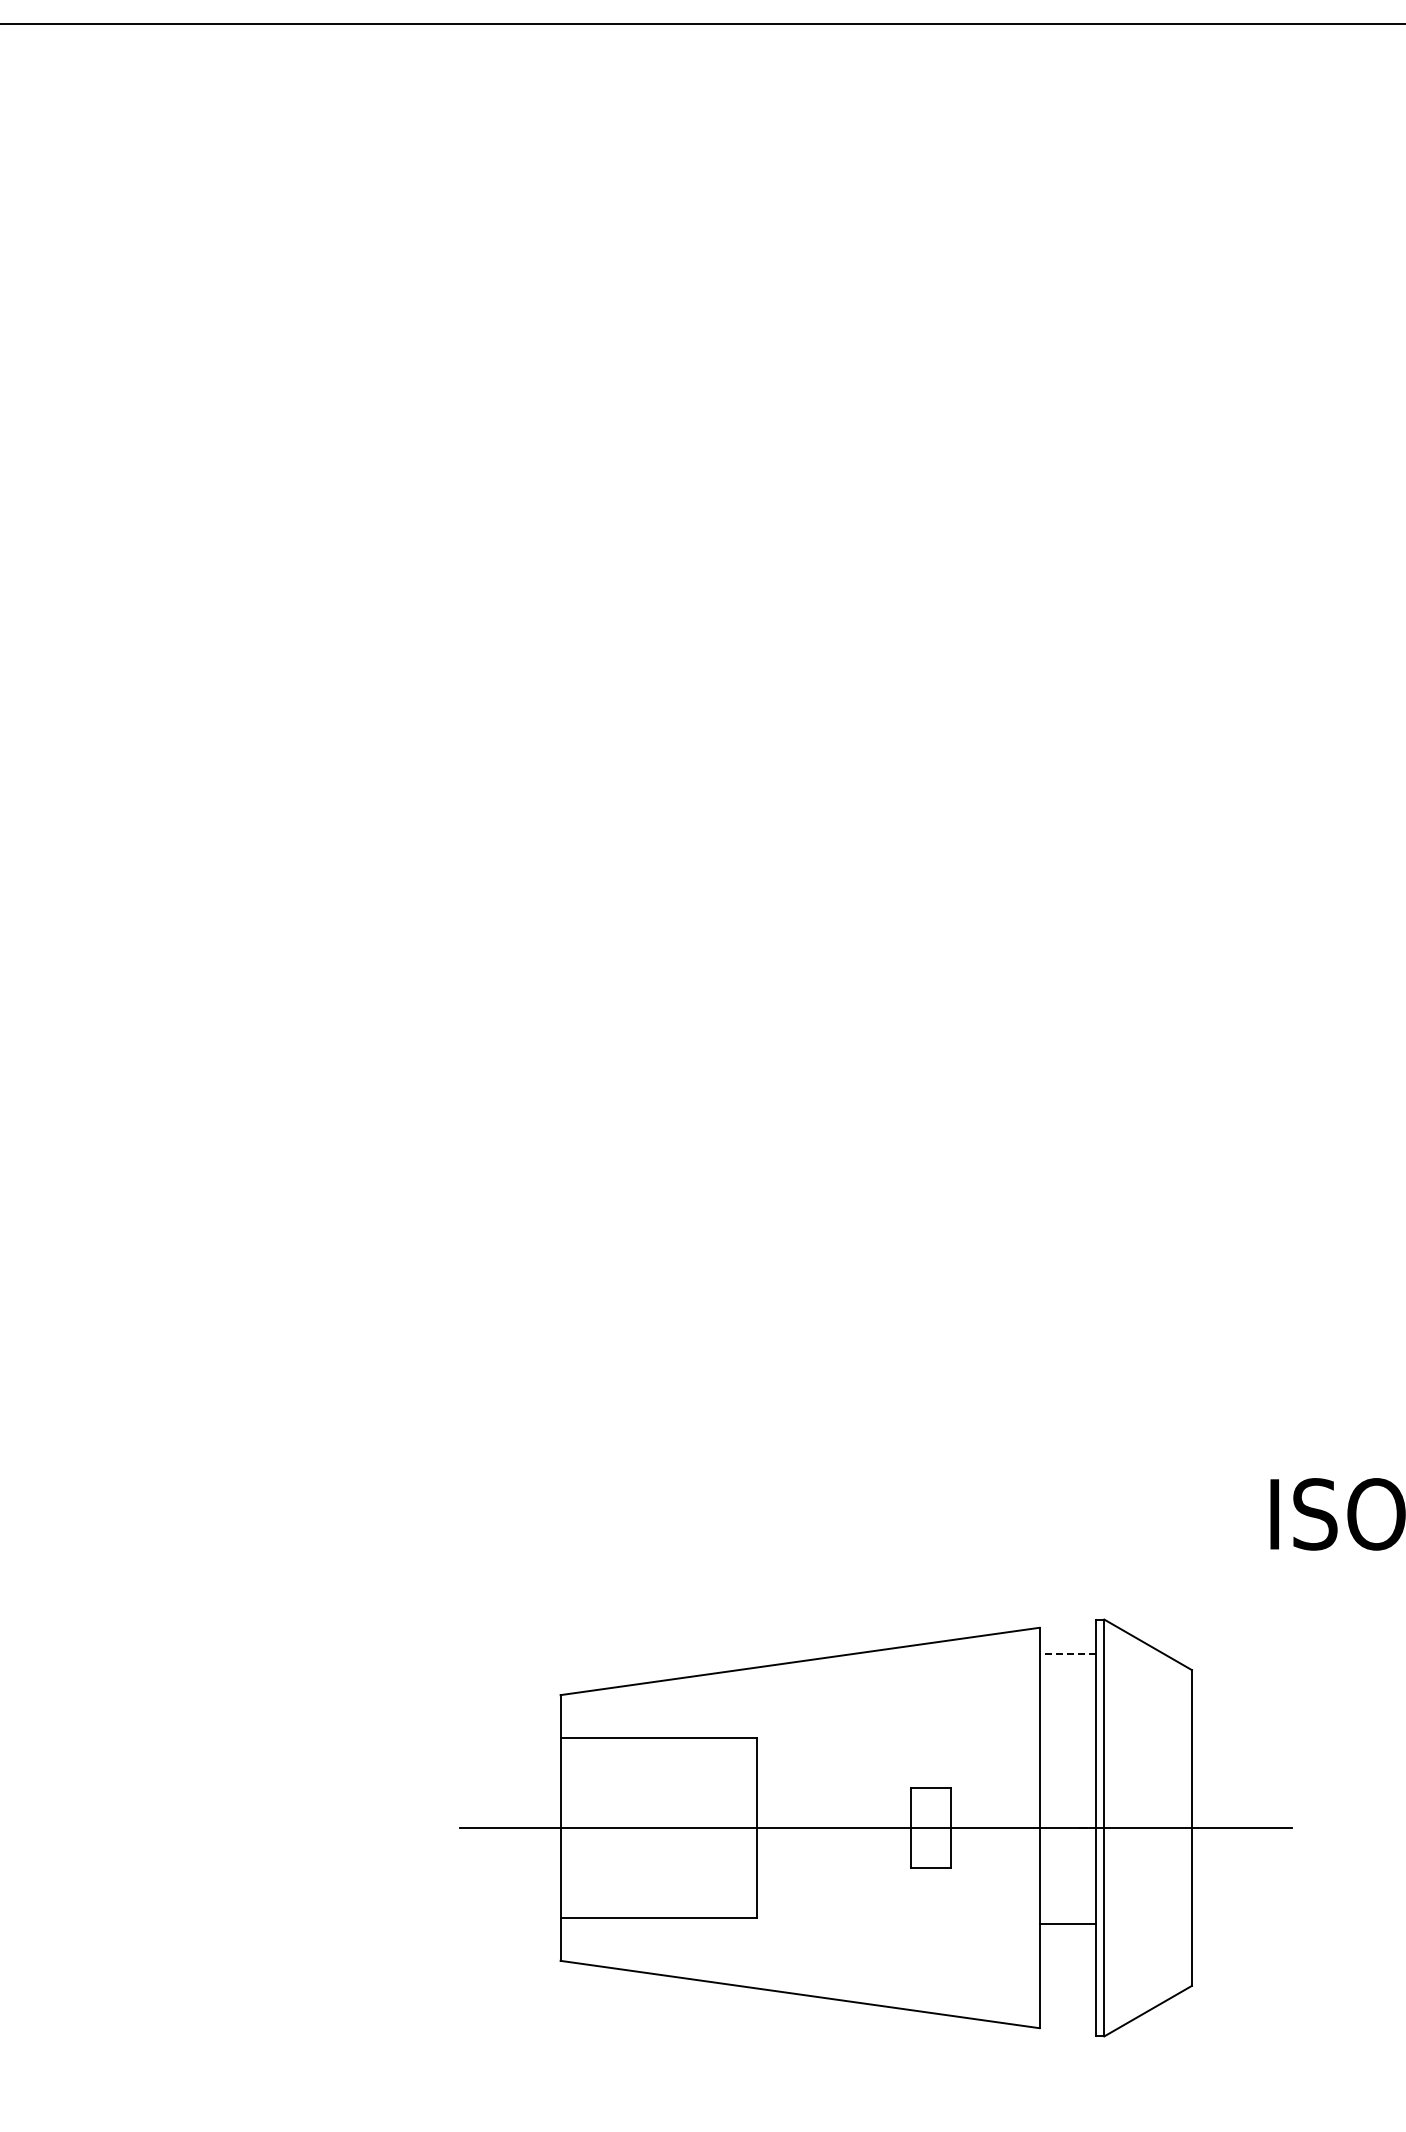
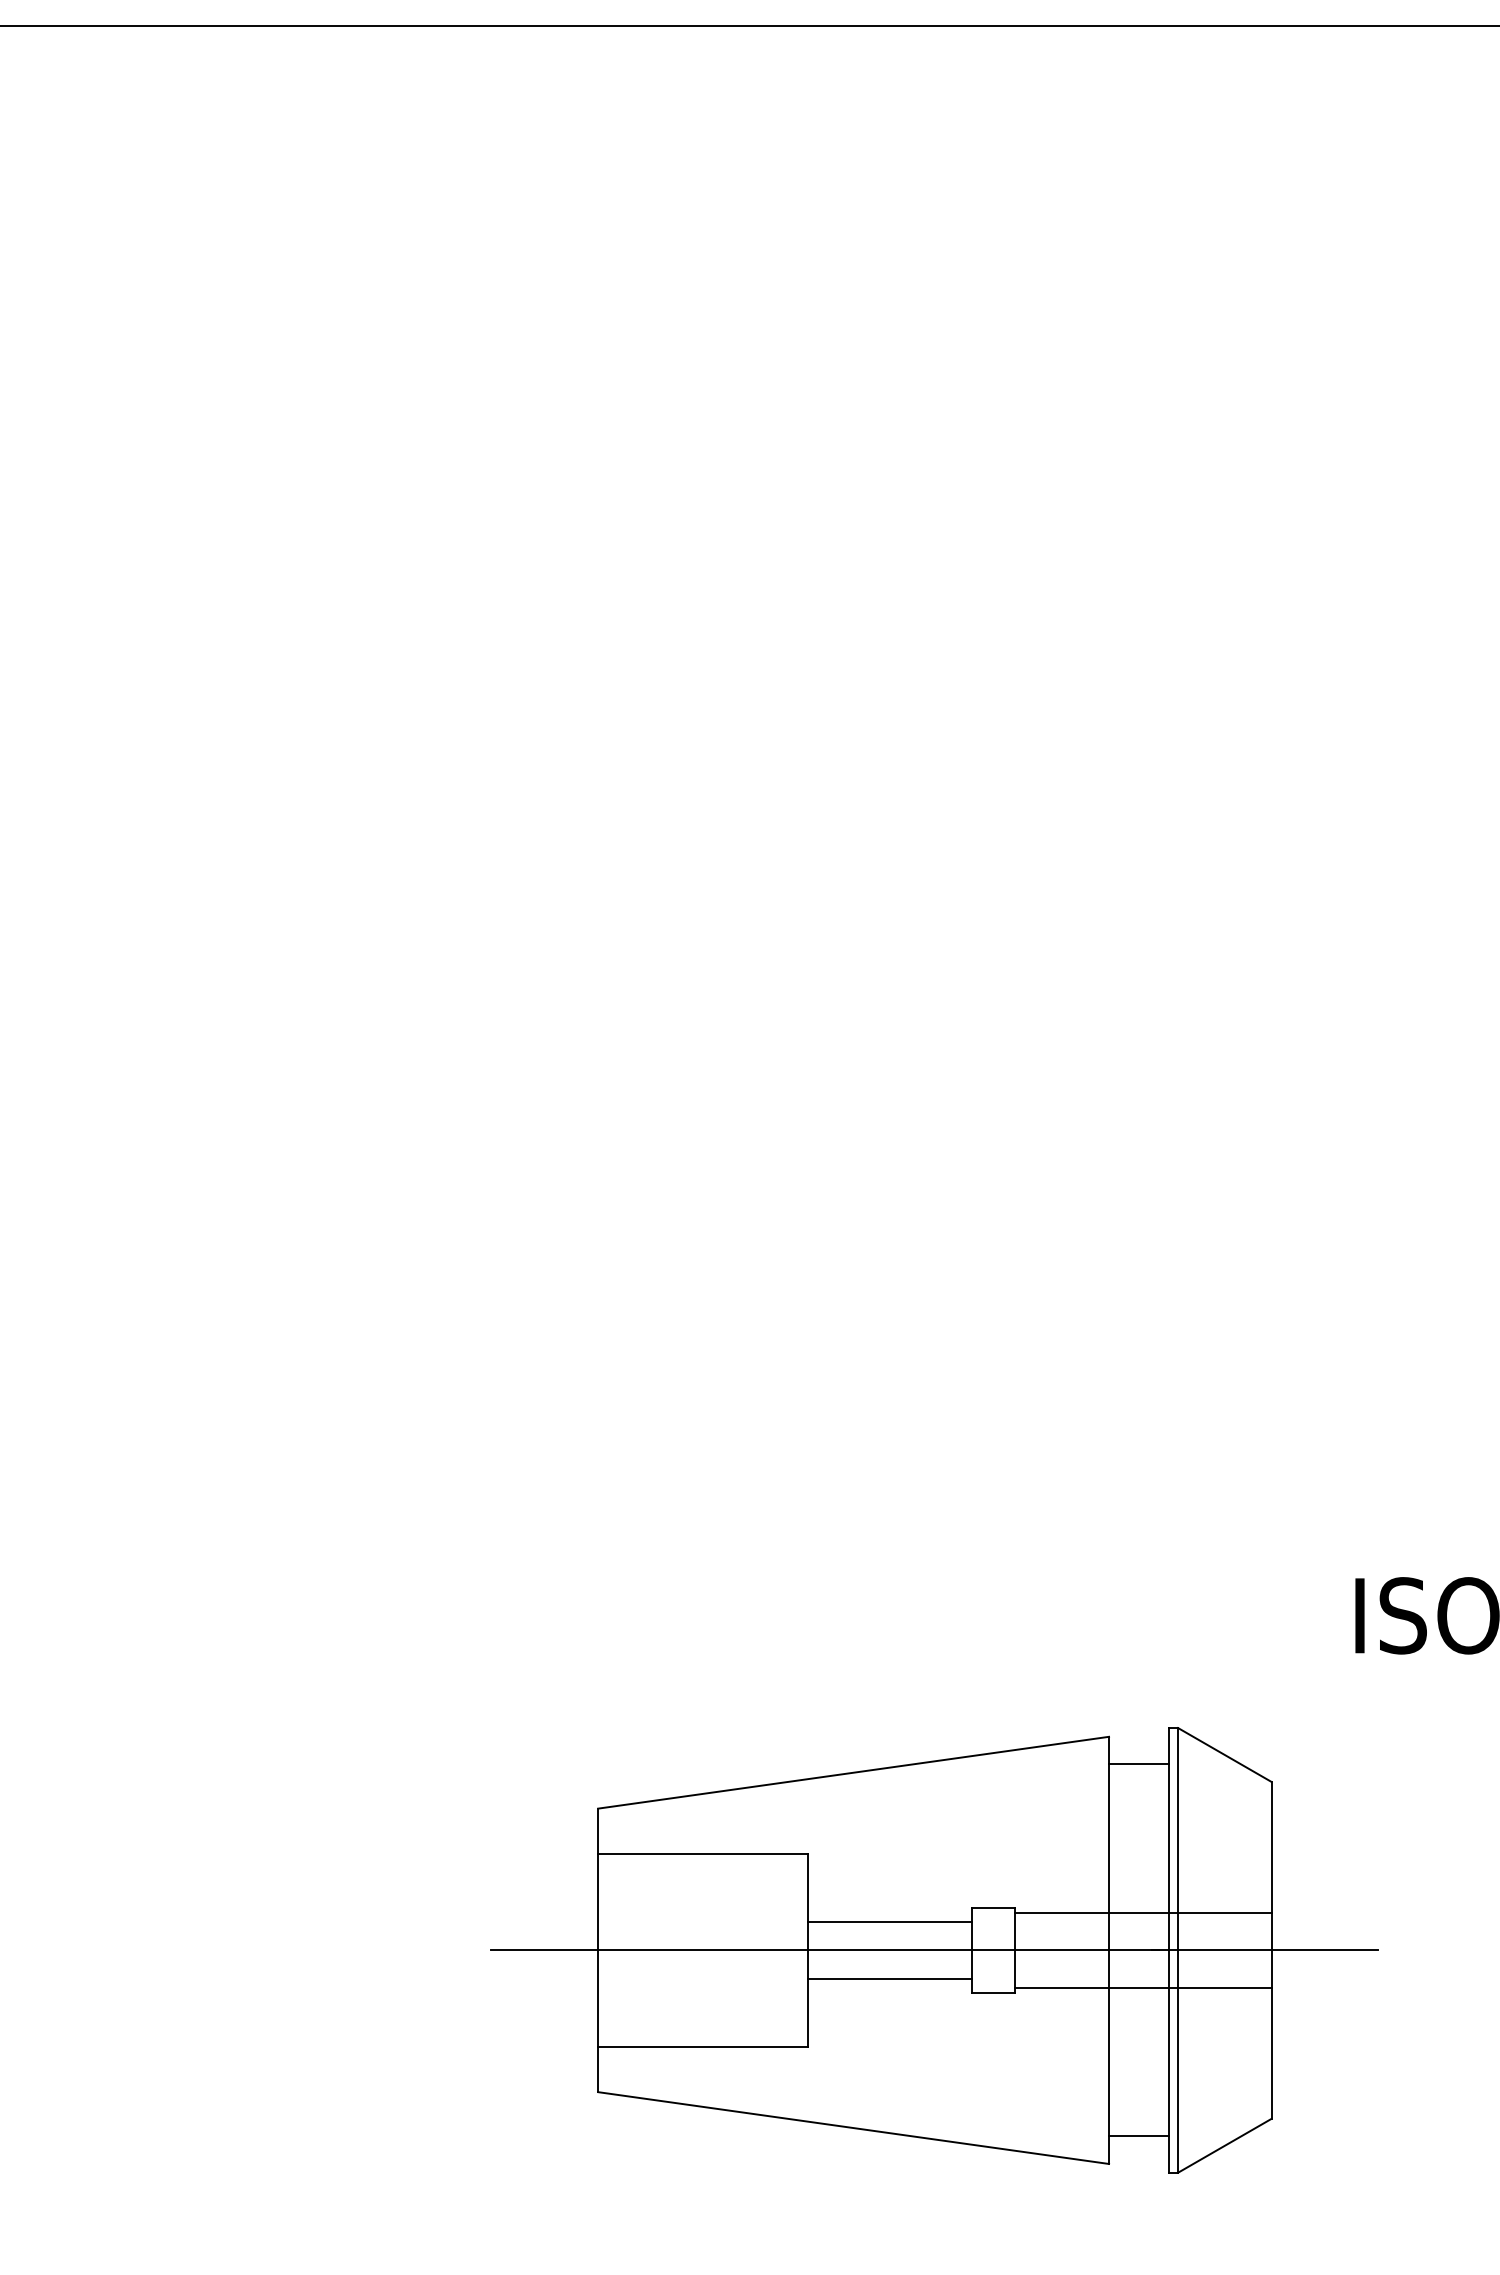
line: (1067, 1653) -> (1138, 1764), dashed -> solid
line: (1071, 1792) -> (1143, 1912), added
line: (834, 1800) -> (890, 1921), added
line: (834, 1855) -> (890, 1979), added
line: (1071, 1863) -> (1143, 1988), added
line: (1067, 1924) -> (1138, 2136), moved

